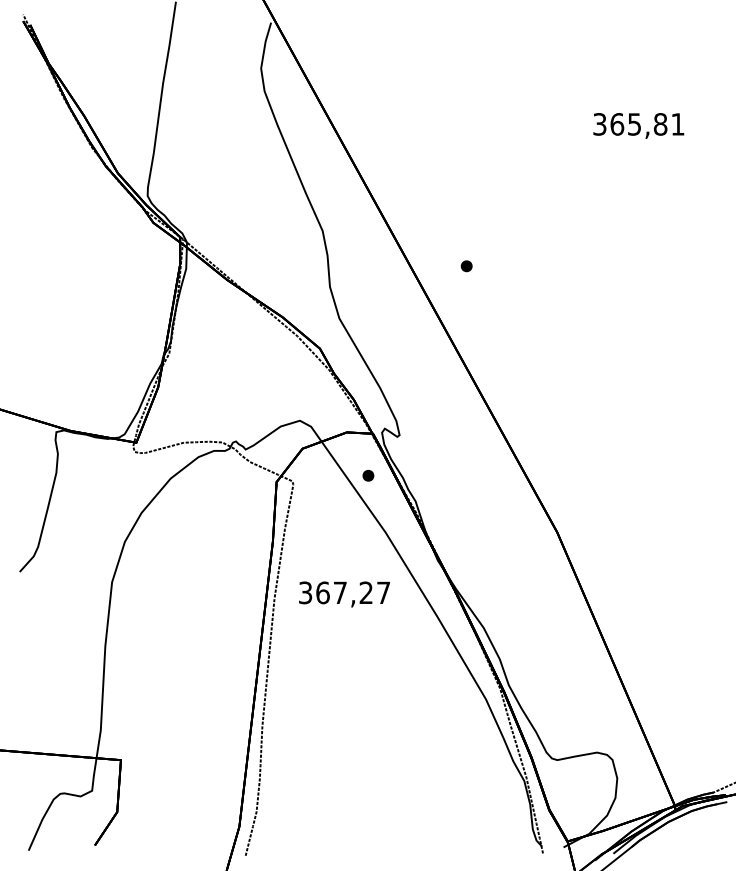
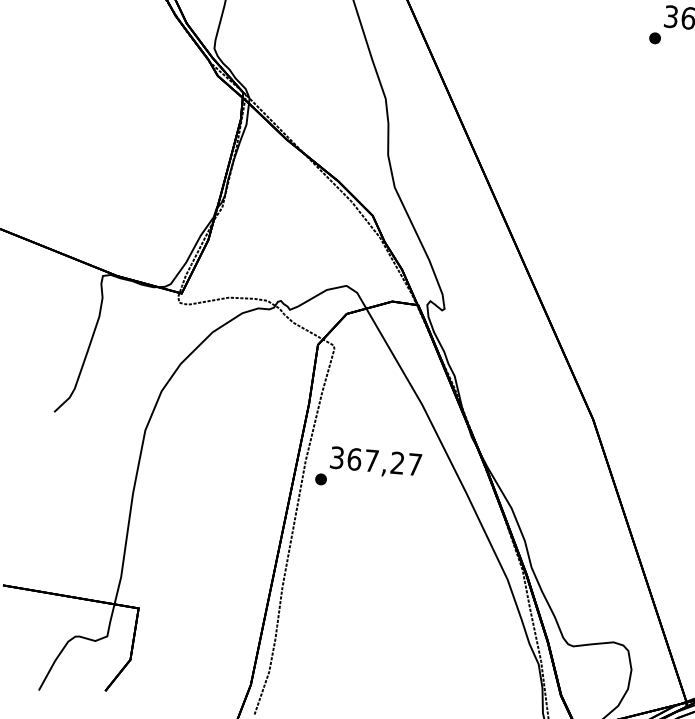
part: (466, 266) -> (654, 38), moved
part: (368, 475) -> (321, 479), moved

